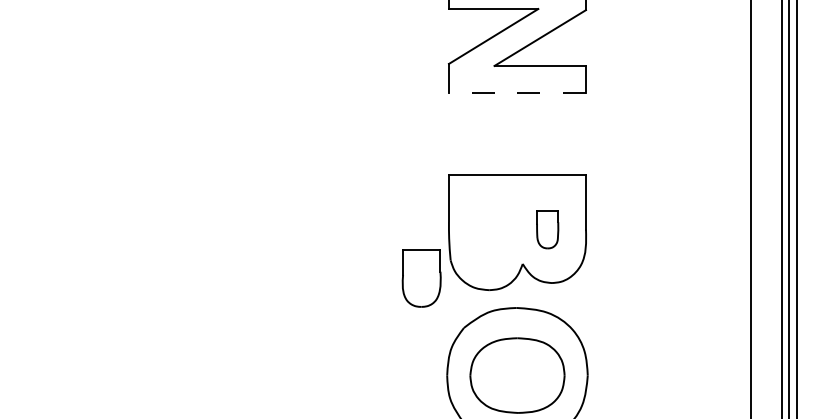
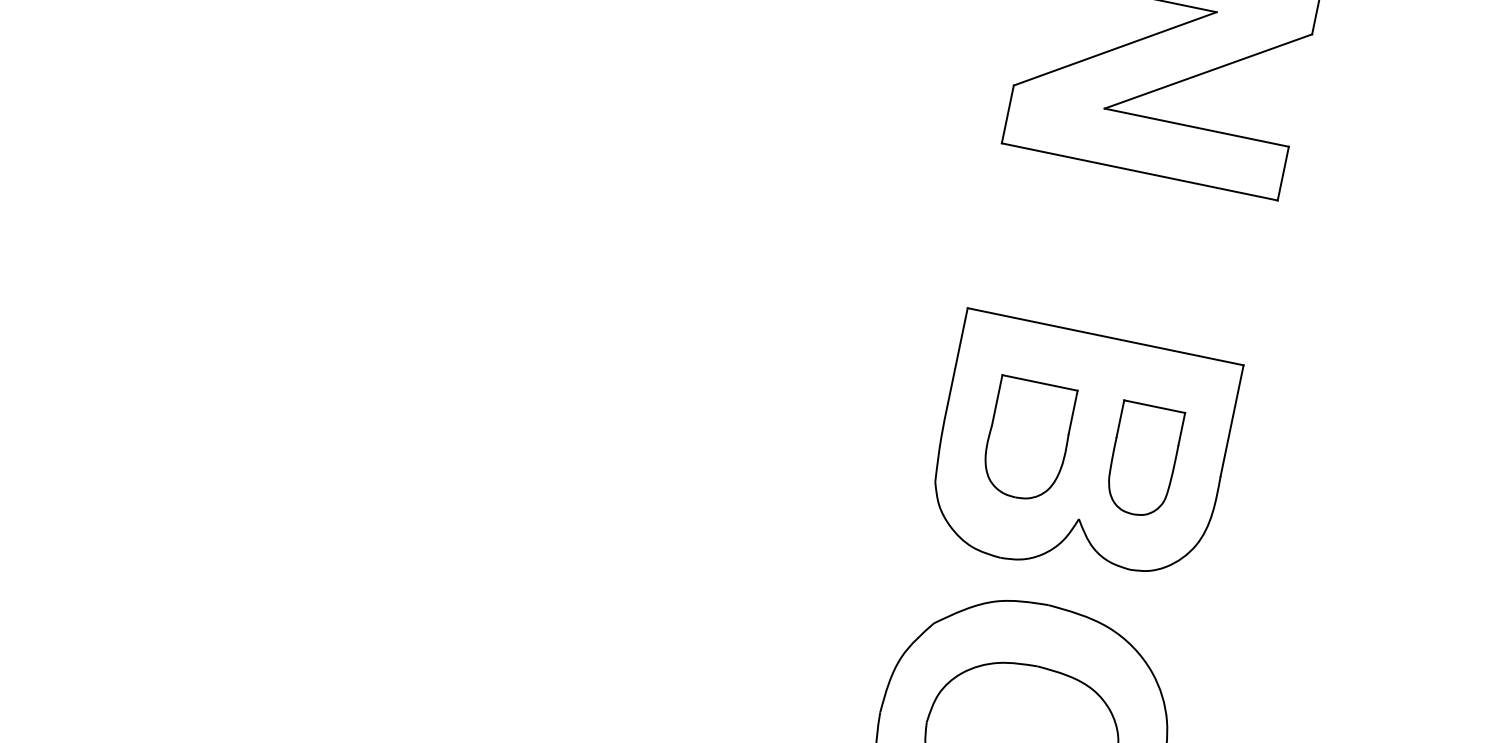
line: (517, 92) -> (1139, 171), dashed -> solid
part: (547, 229) -> (1143, 459), size x1.43
part: (421, 278) -> (1027, 440), moved

